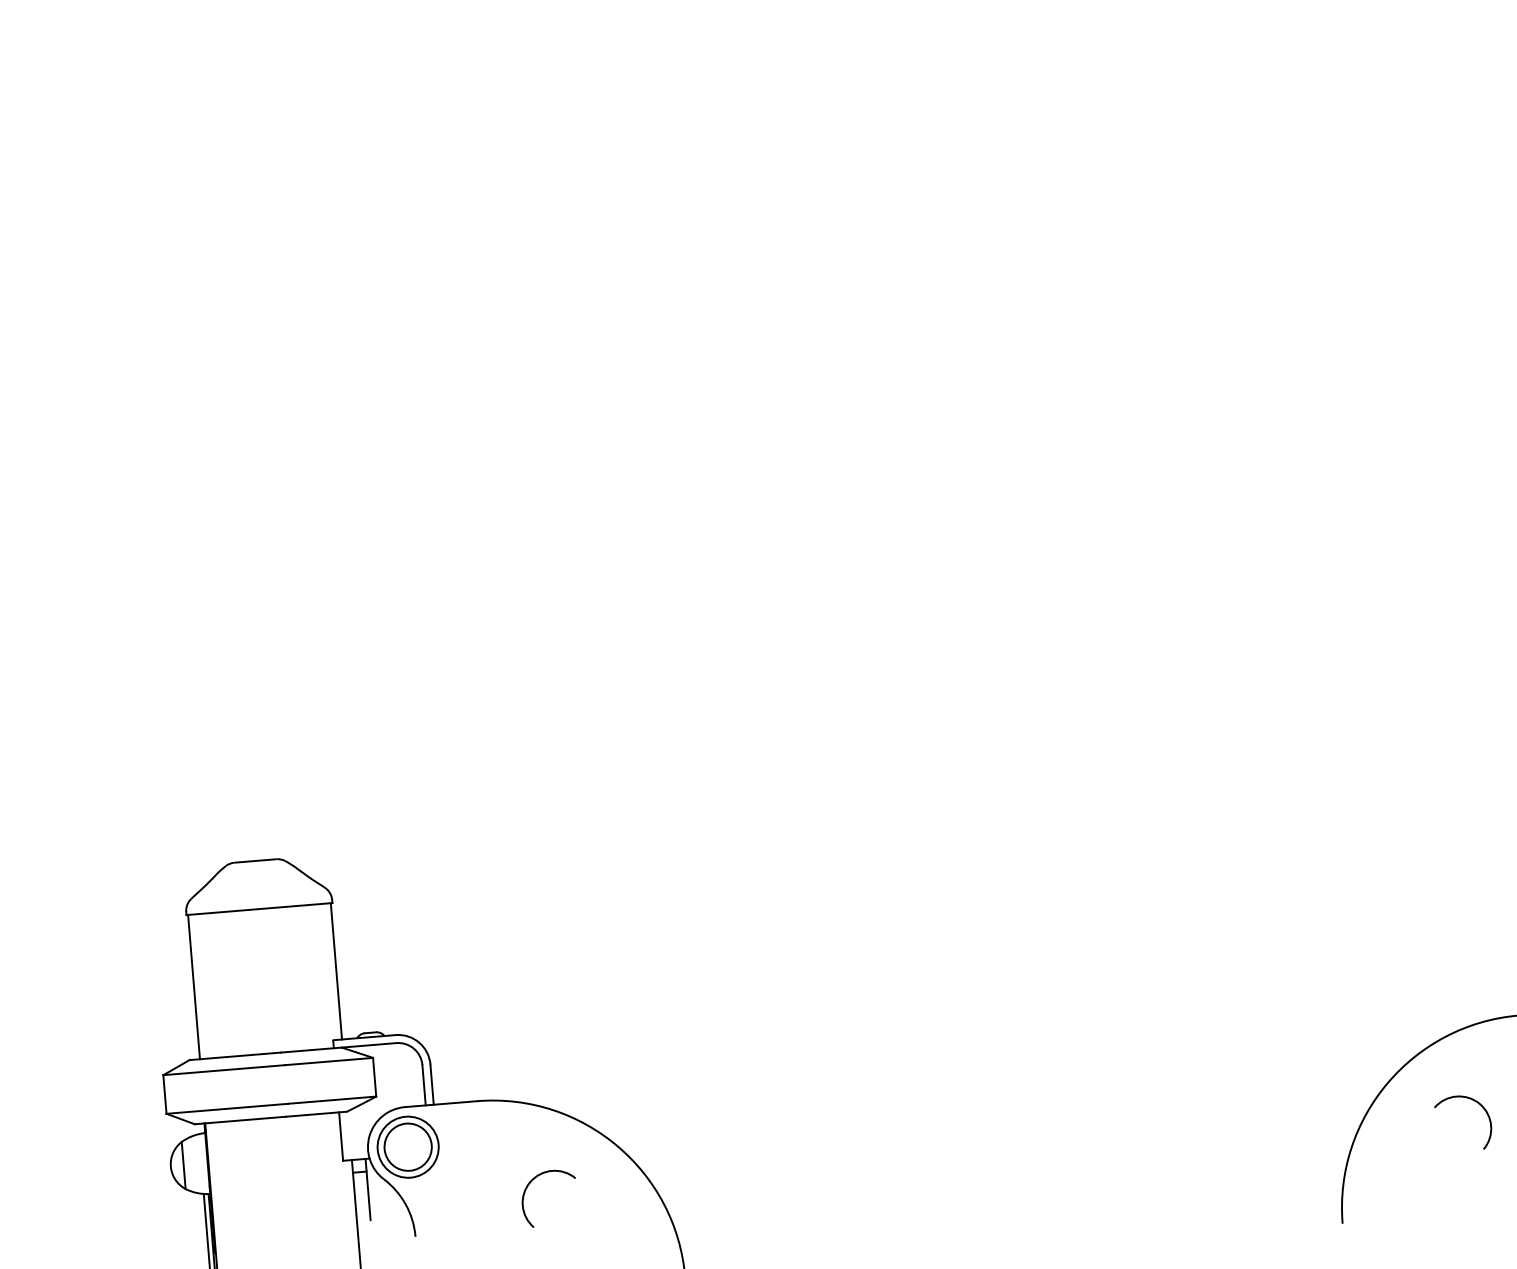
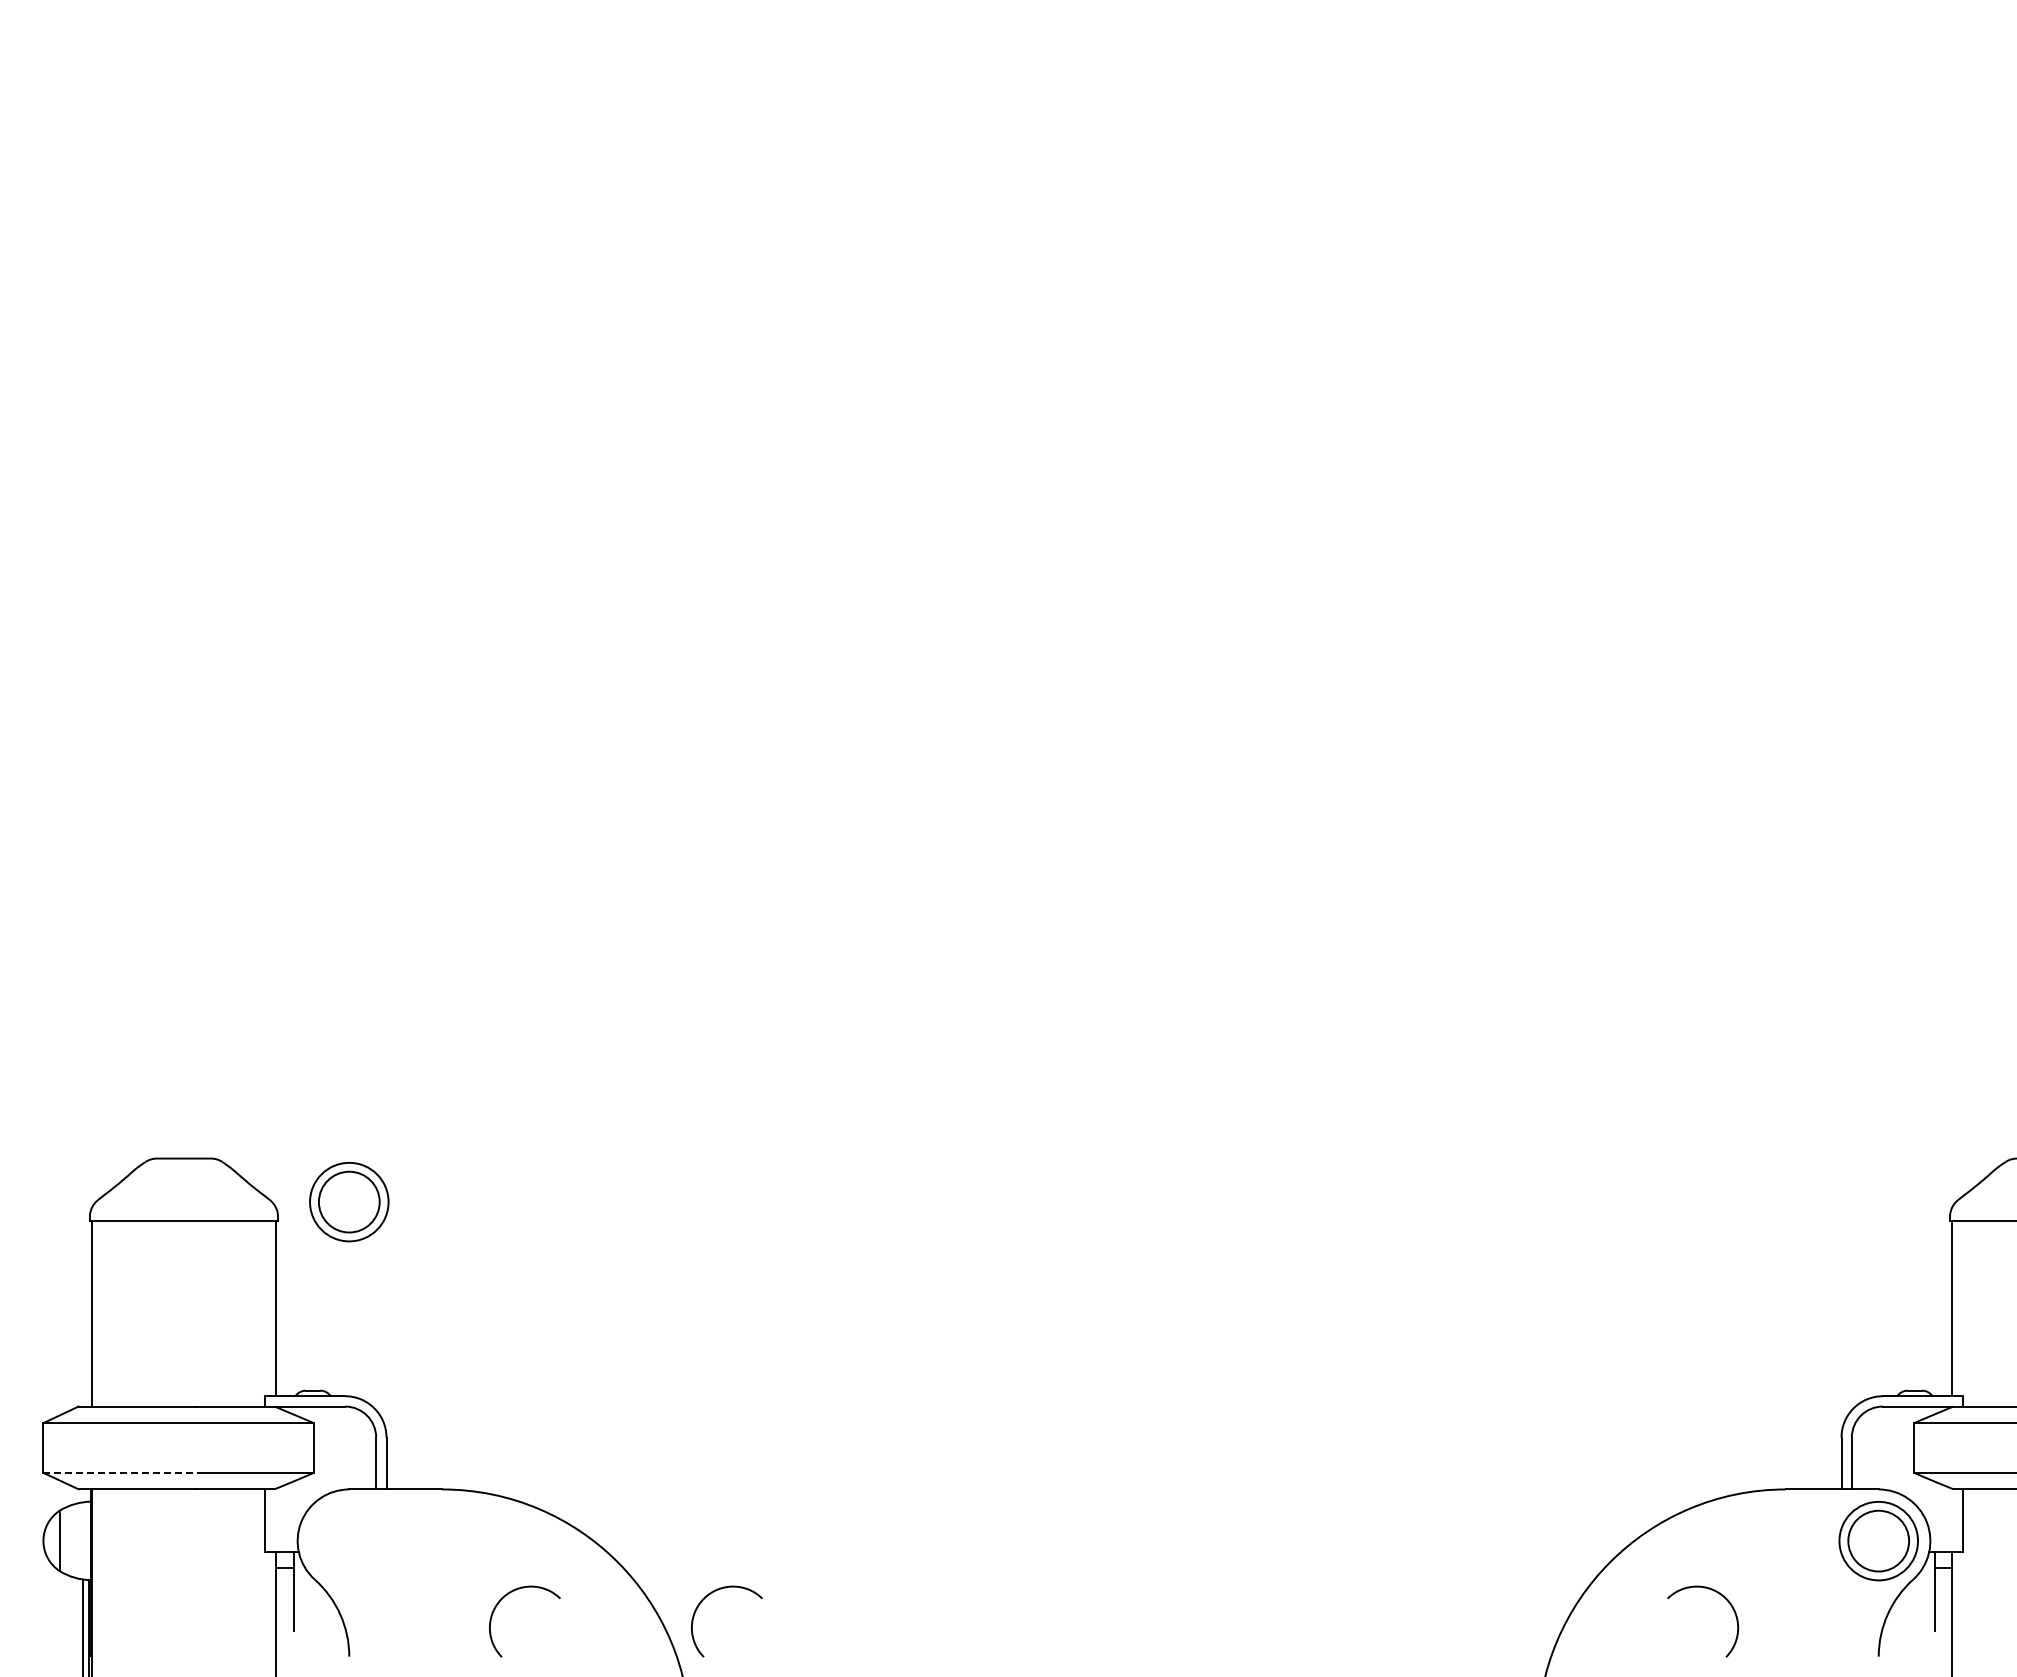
line: (227, 1108) -> (122, 1472), solid -> dashed
part: (408, 1147) -> (349, 1202), moved
arc: (685, 1173) -> (701, 1603), added

